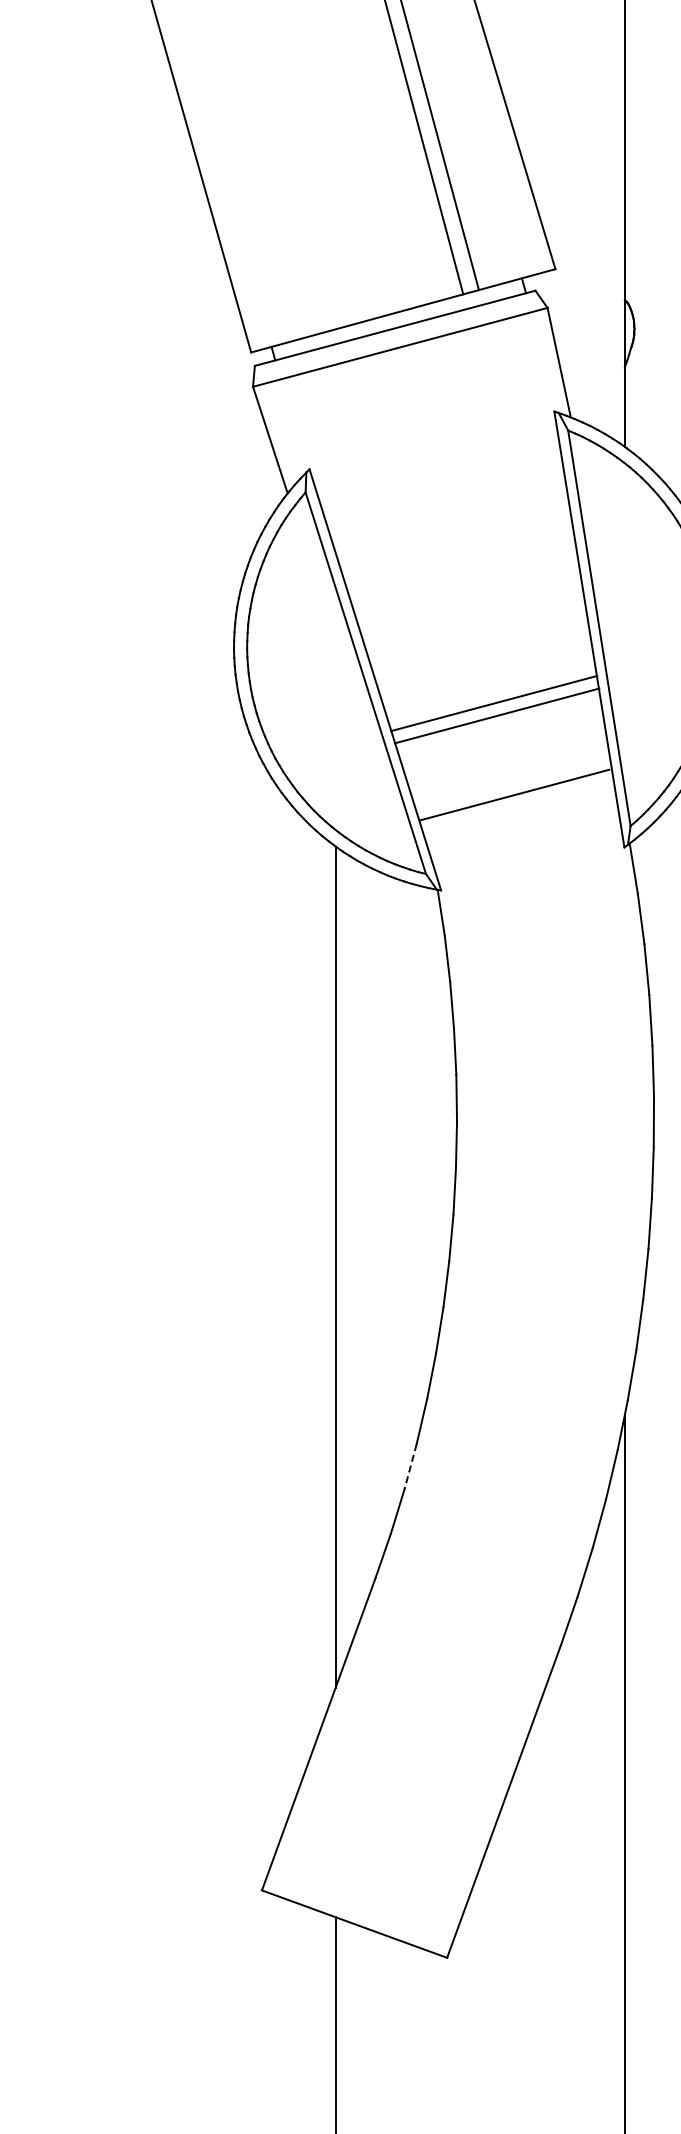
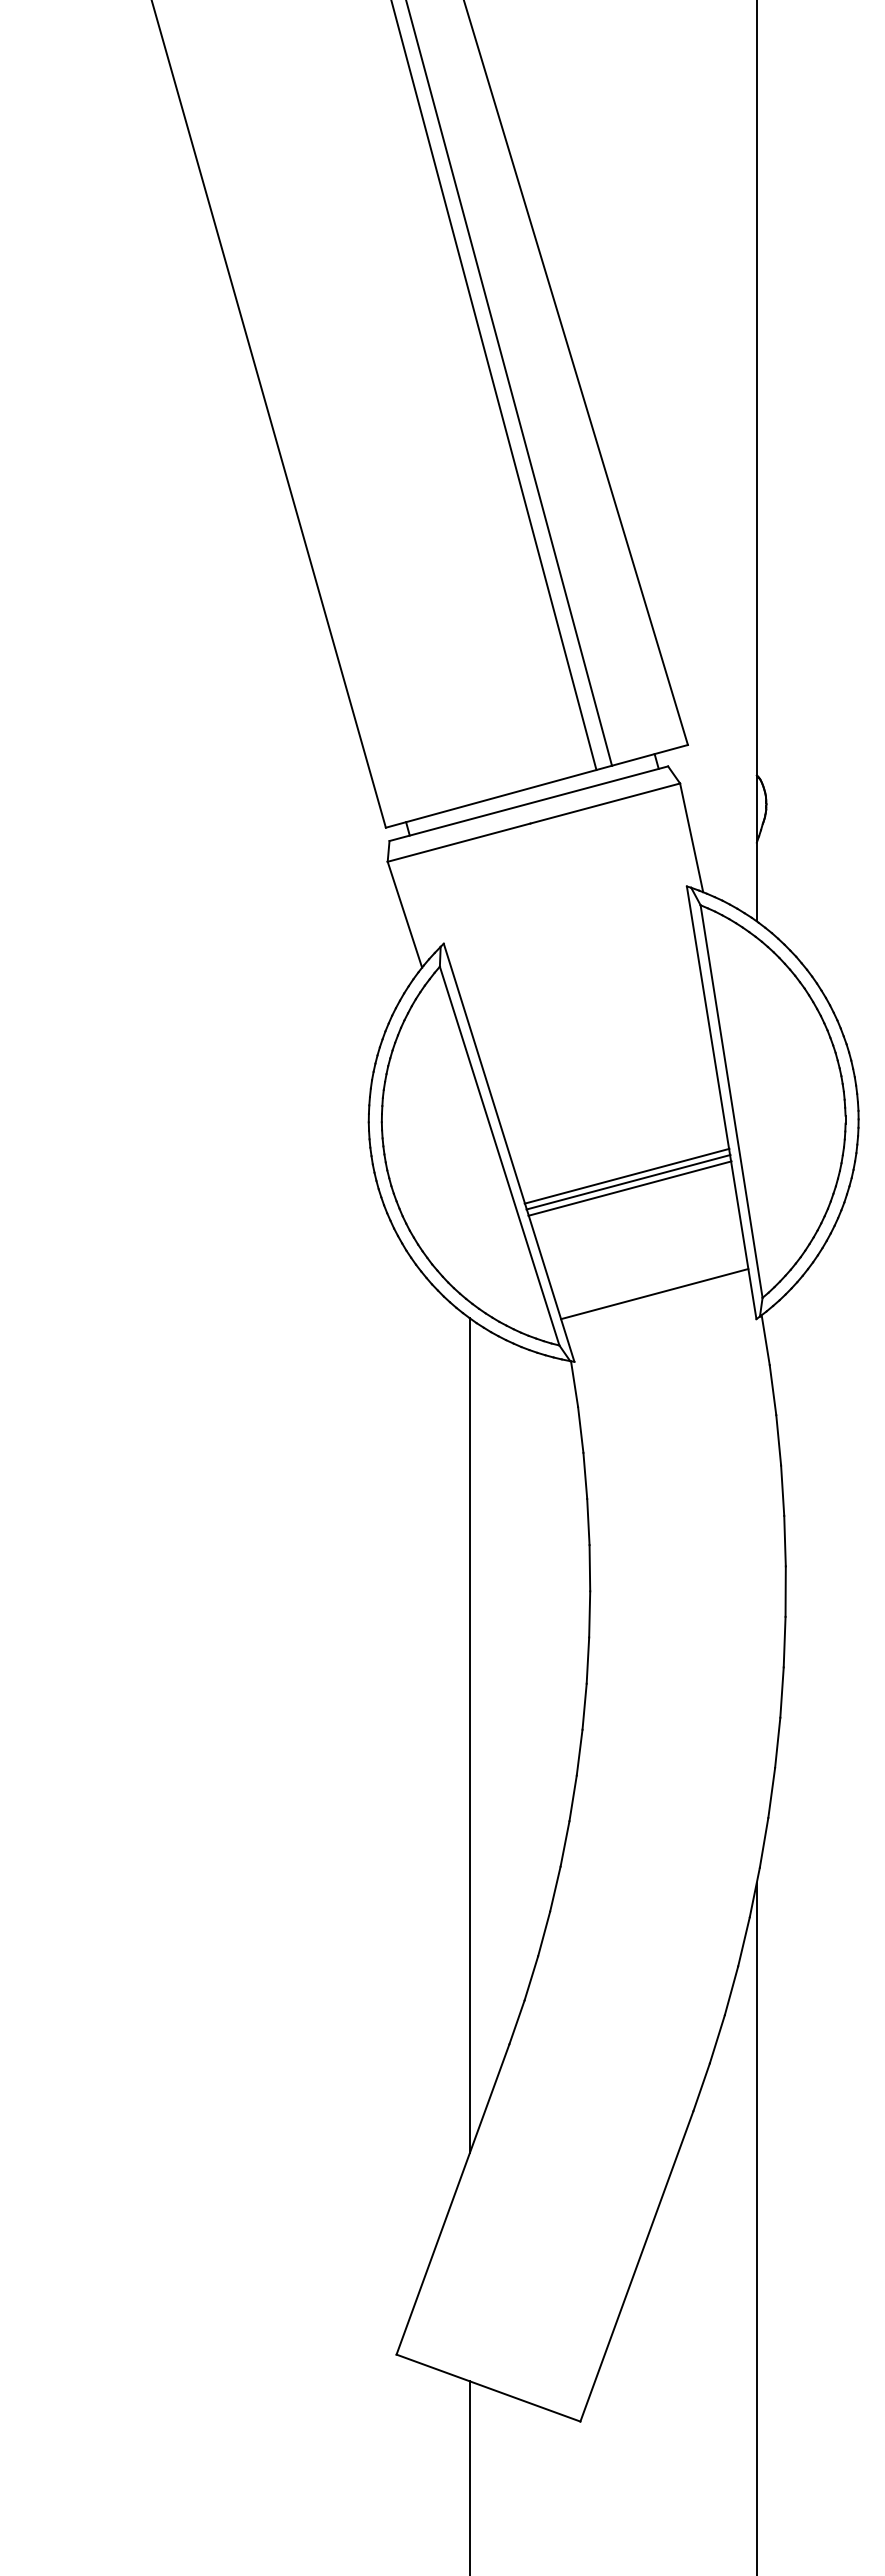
line: (495, 708) -> (628, 1181), added
line: (514, 795) -> (654, 1294), moved
line: (410, 1467) -> (544, 1934), dashed -> solid

